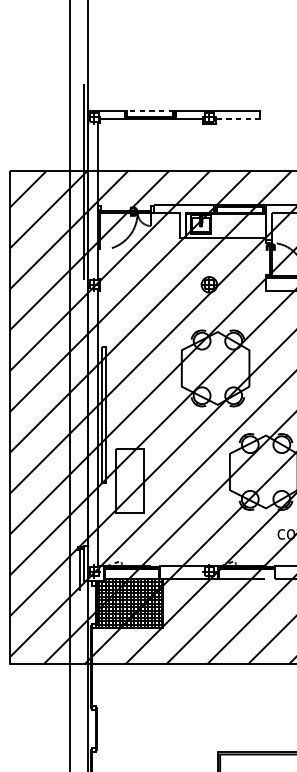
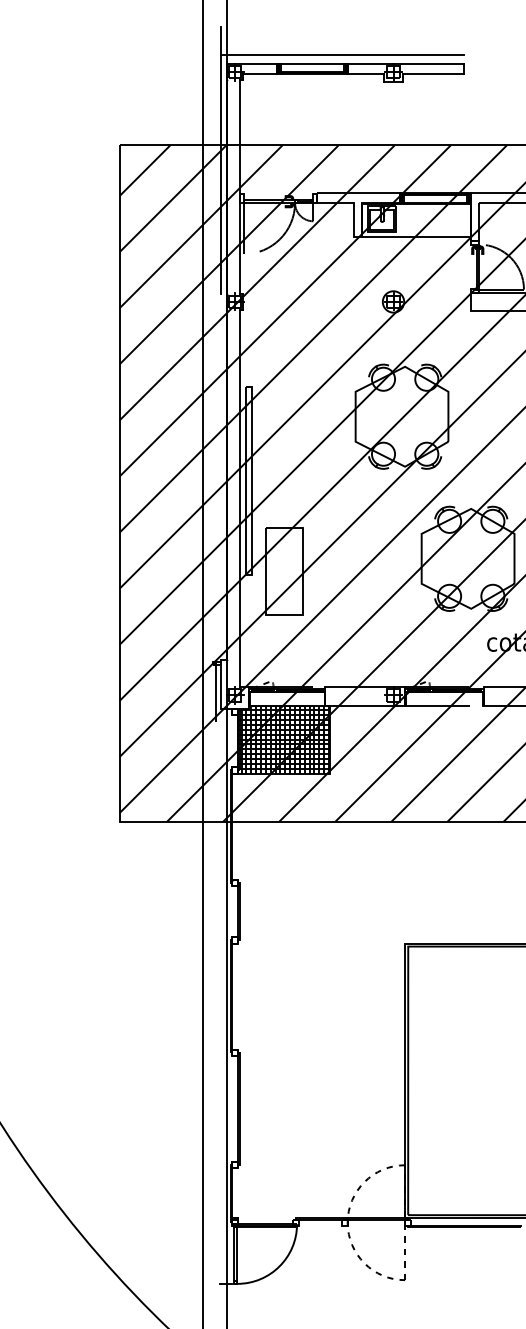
line: (172, 105) -> (342, 55), added
line: (149, 111) -> (311, 64), dashed -> solid
line: (237, 119) -> (432, 74), dashed -> solid

